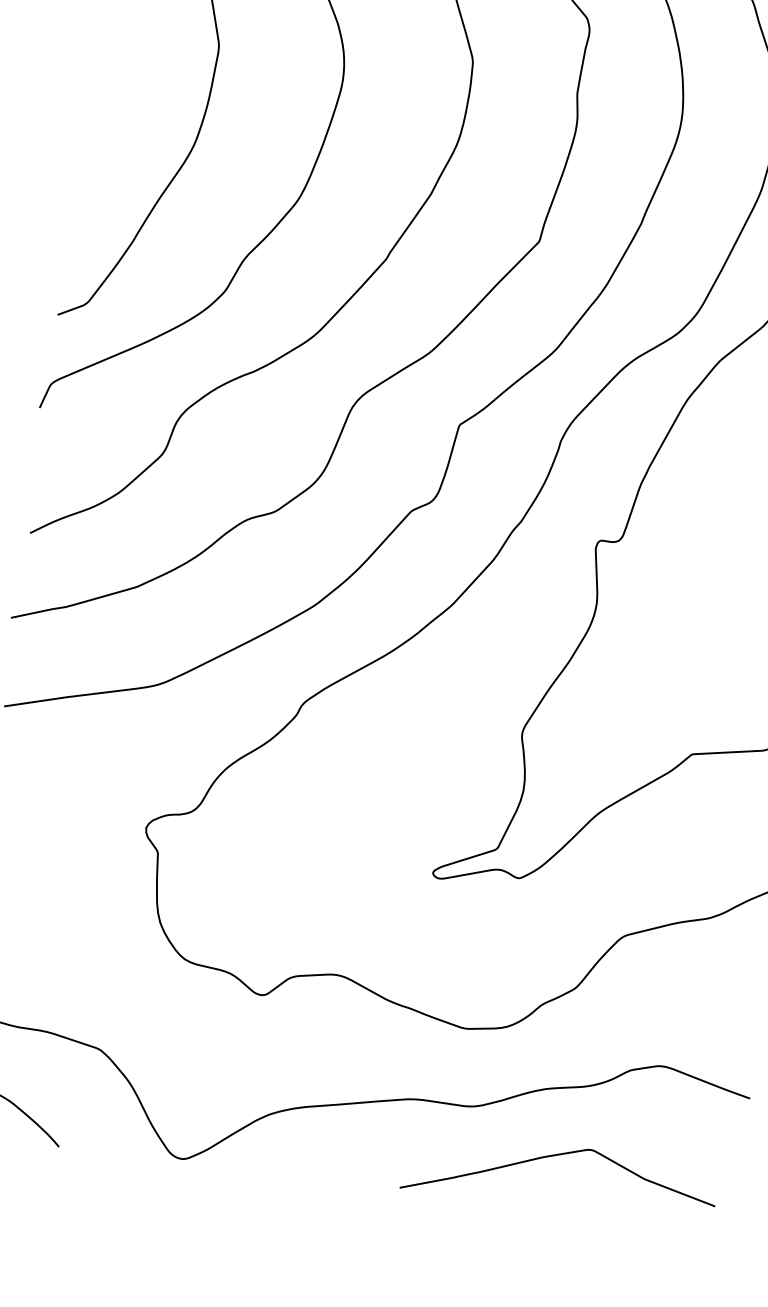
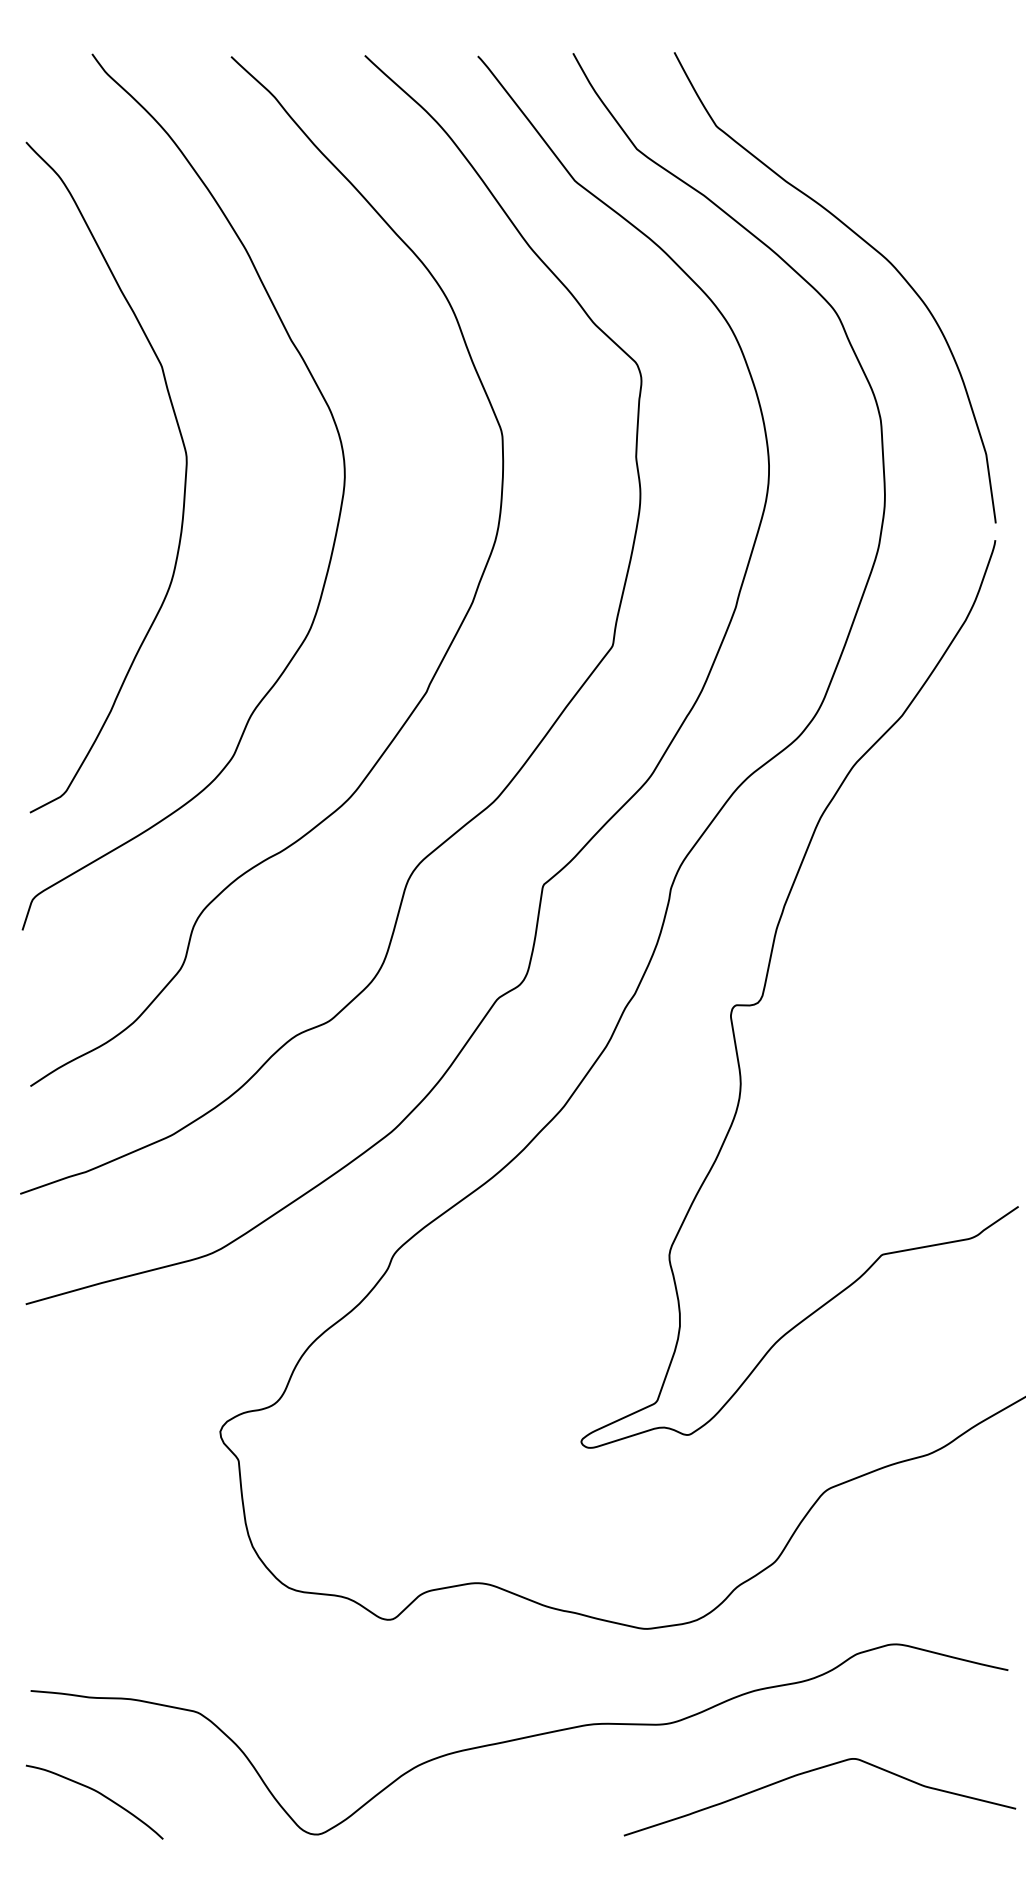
curve: (556, 1155) -> (812, 1771), moved

